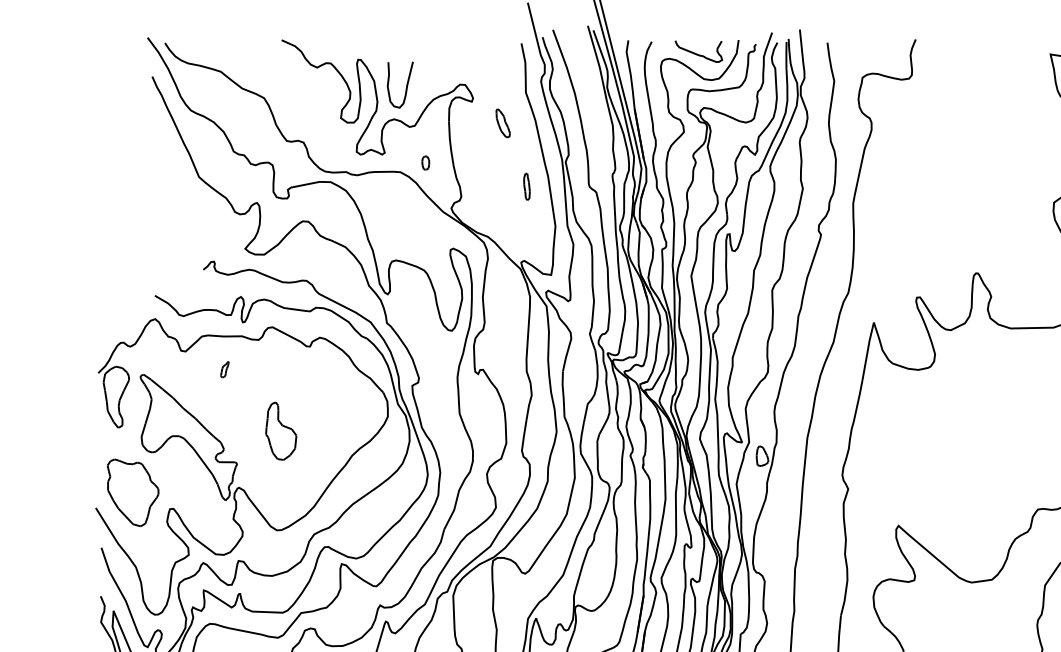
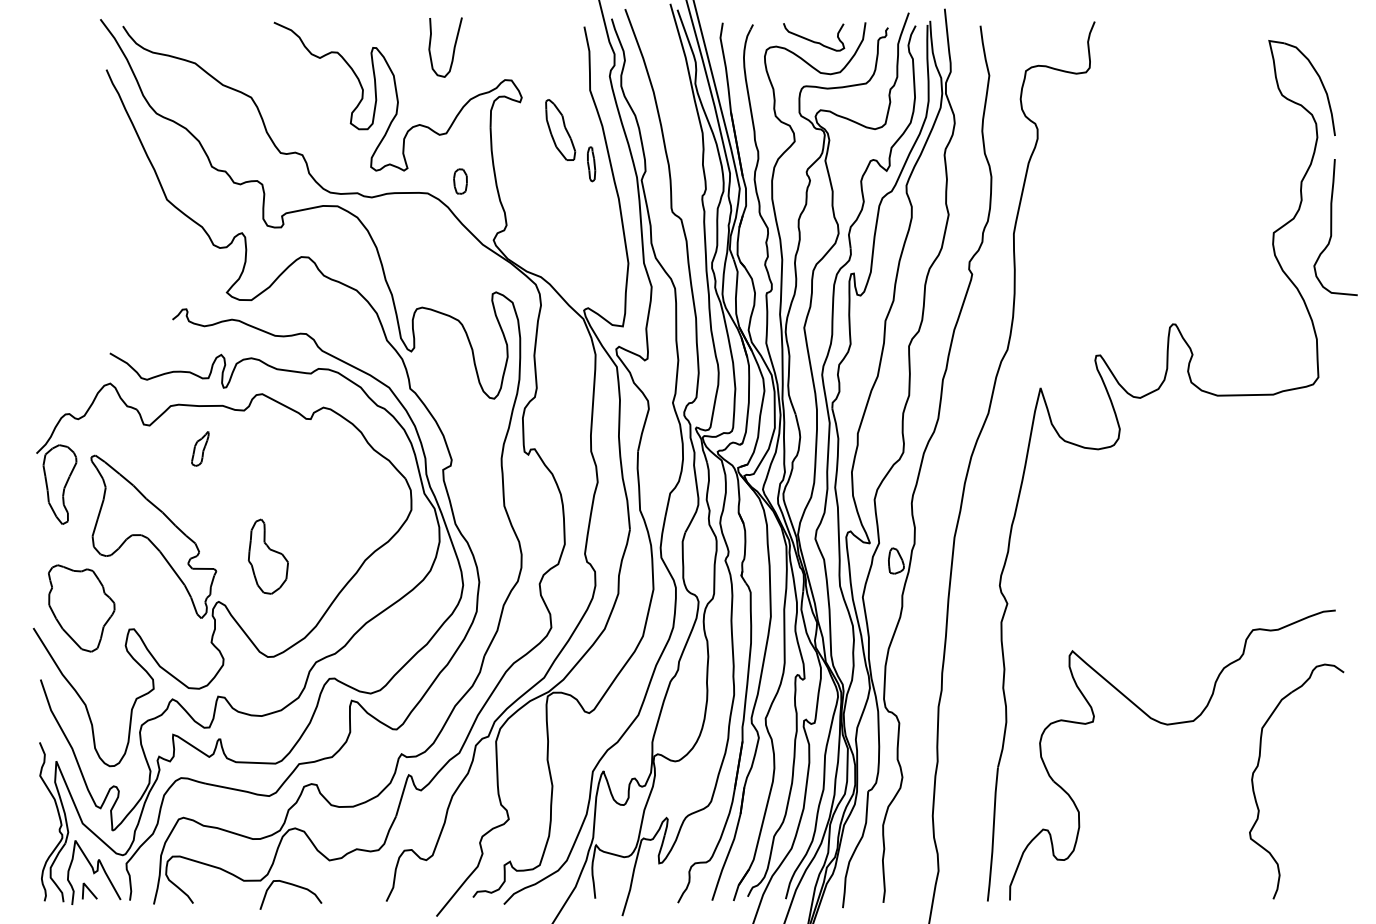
curve: (406, 84) -> (453, 47), moved
part: (503, 122) -> (560, 129), size x1.67
part: (425, 163) -> (460, 181), size x1.43
part: (526, 186) -> (591, 164), moved
part: (224, 369) -> (200, 448), size x1.67
part: (281, 431) -> (268, 556), moved

